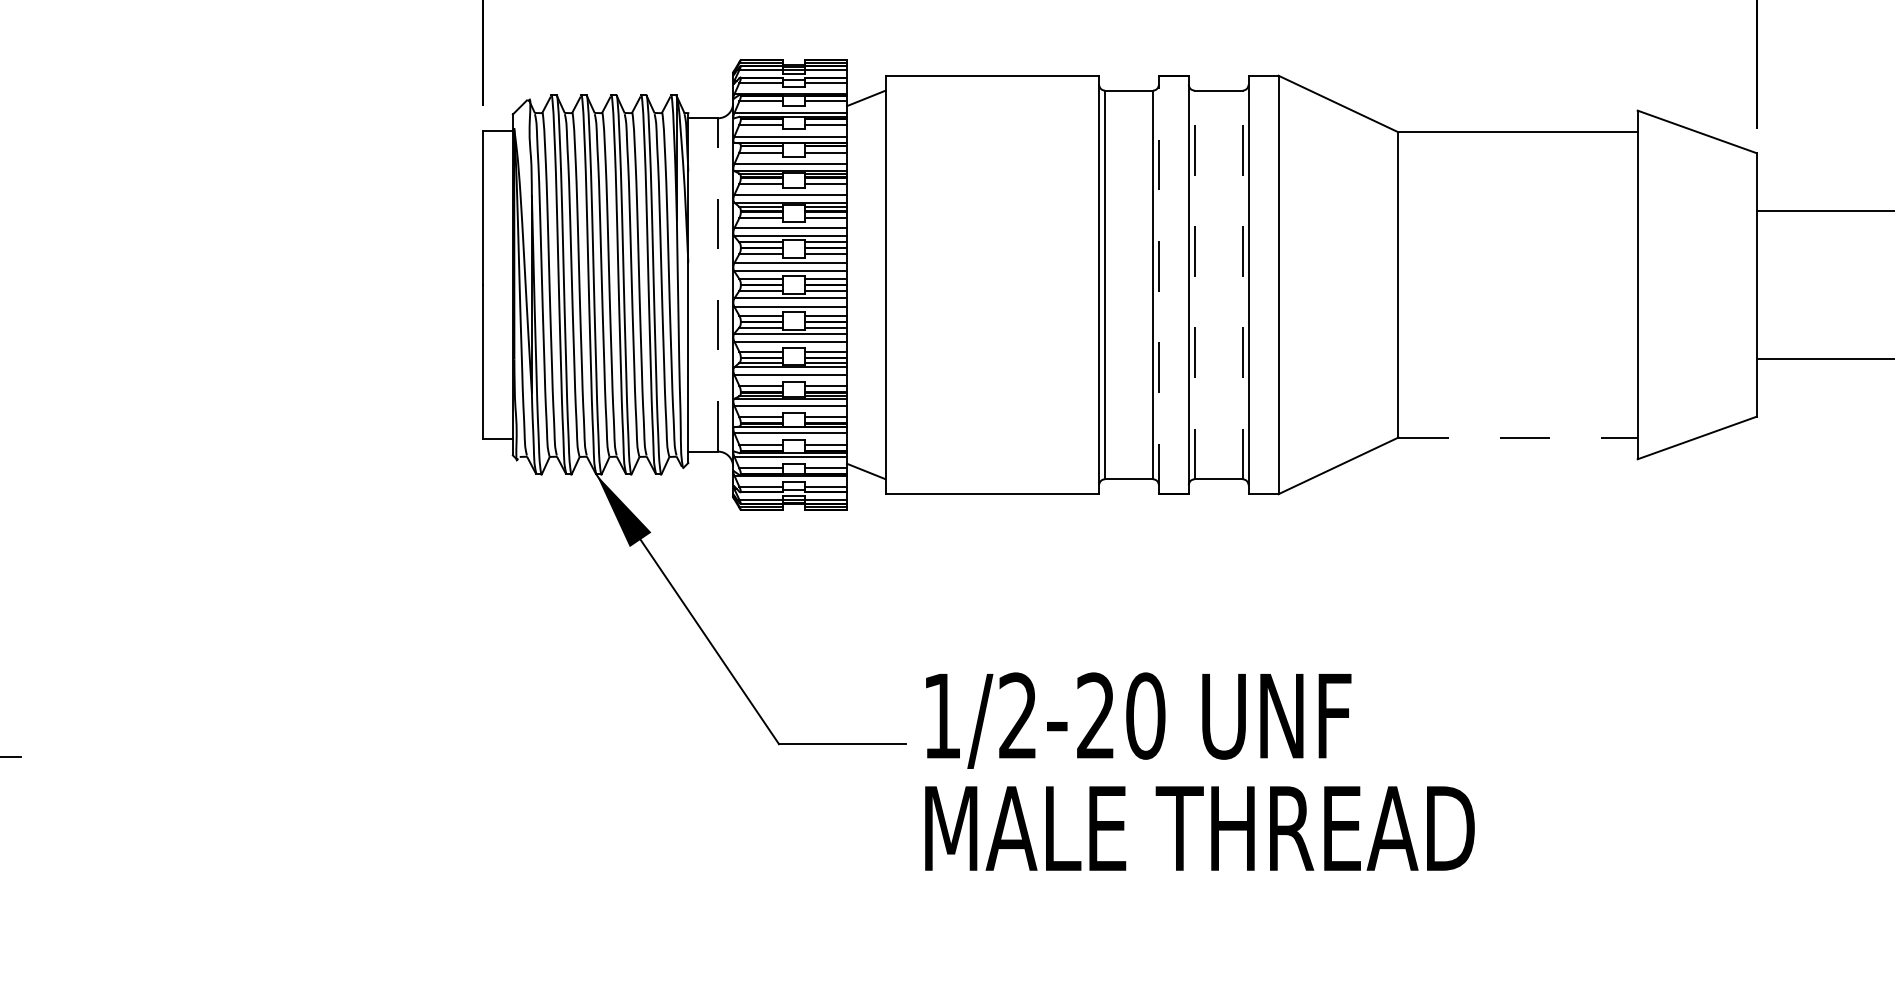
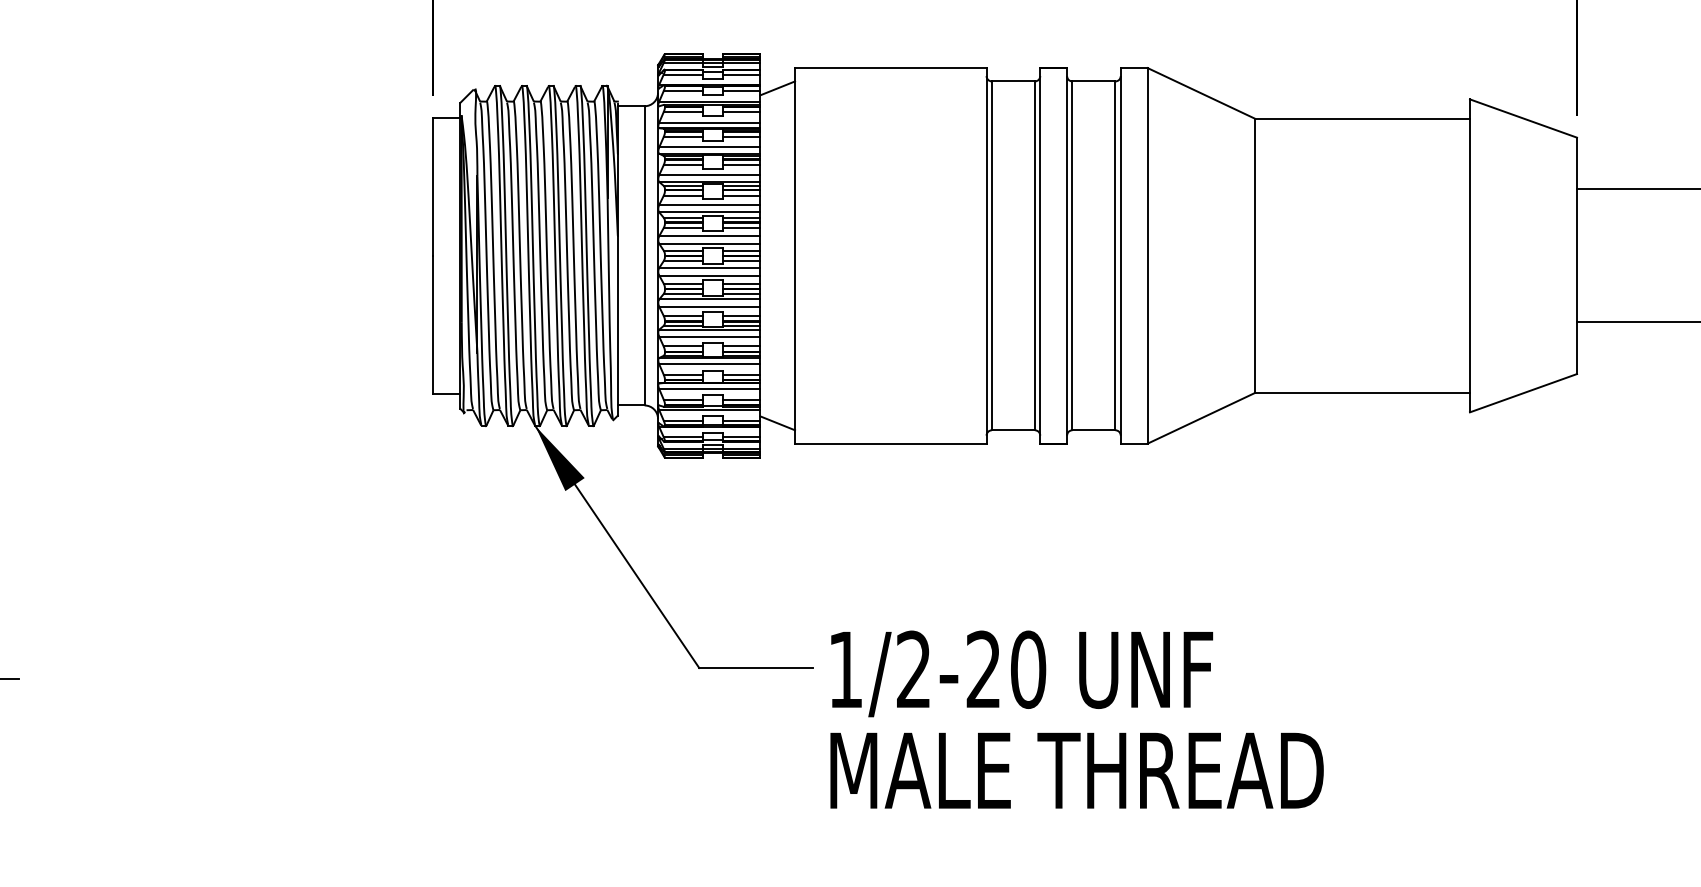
line: (718, 284) -> (644, 255), dashed -> solid
line: (1158, 284) -> (1039, 255), dashed -> solid
line: (1194, 284) -> (1072, 255), dashed -> solid
line: (1242, 284) -> (1115, 255), dashed -> solid
line: (1518, 437) -> (1363, 392), dashed -> solid
text: (1199, 771) -> (1076, 719), moved

